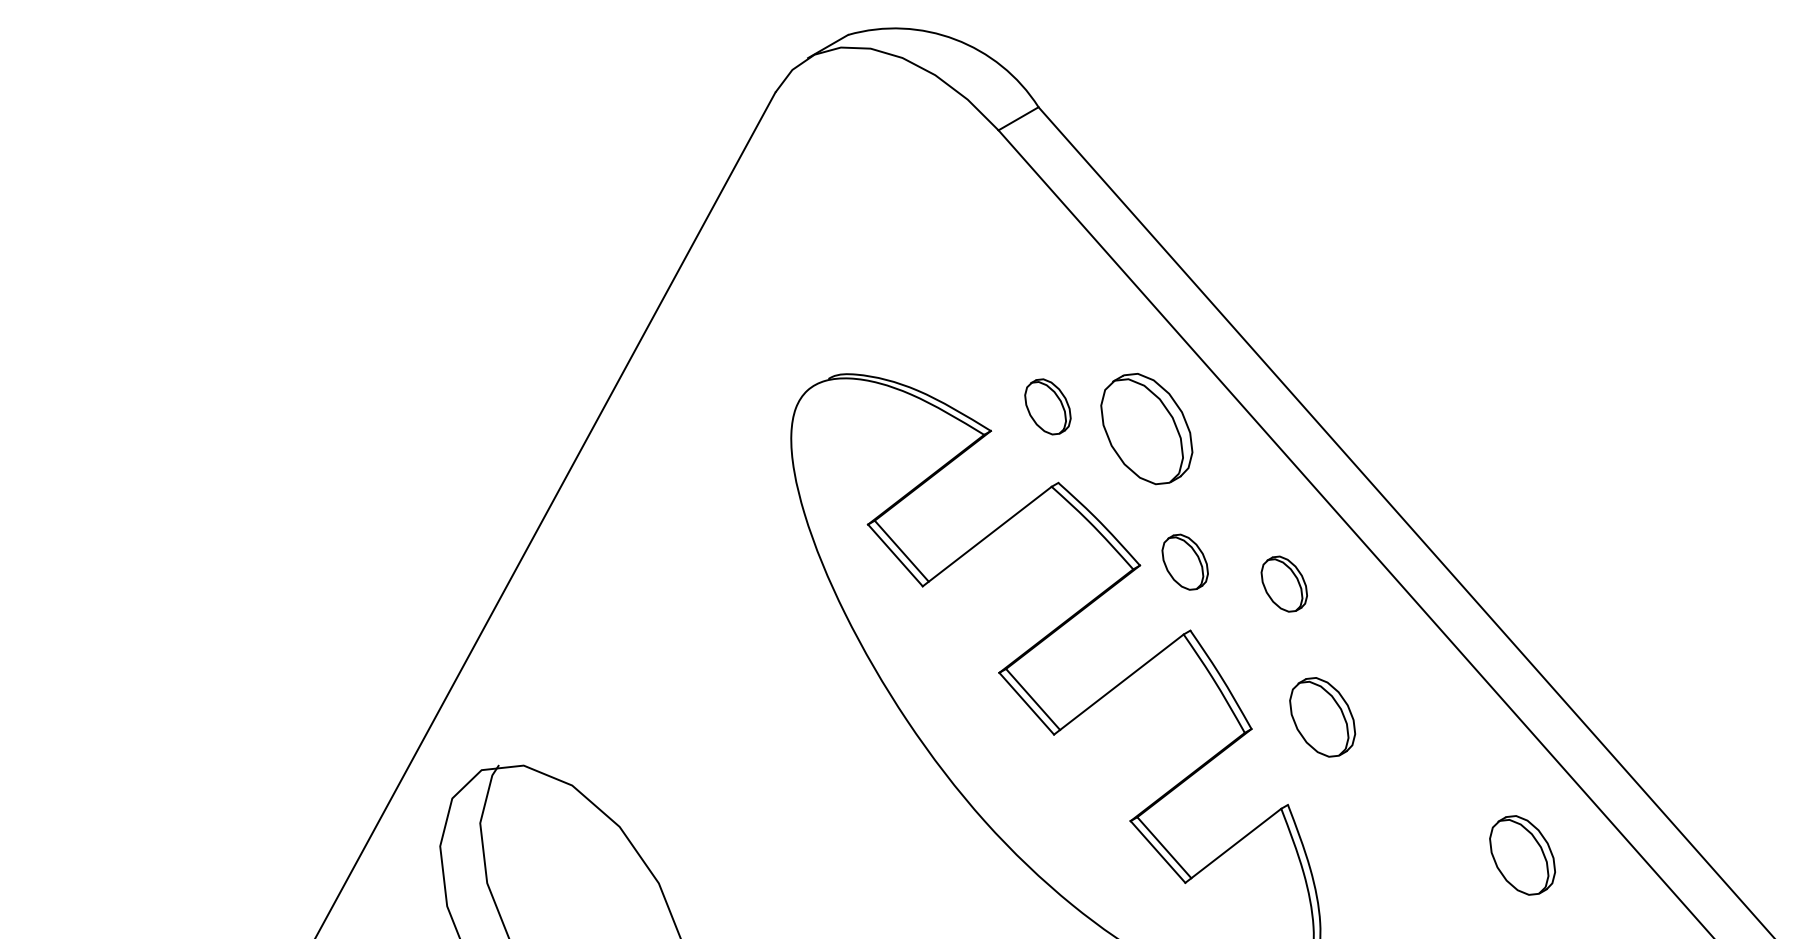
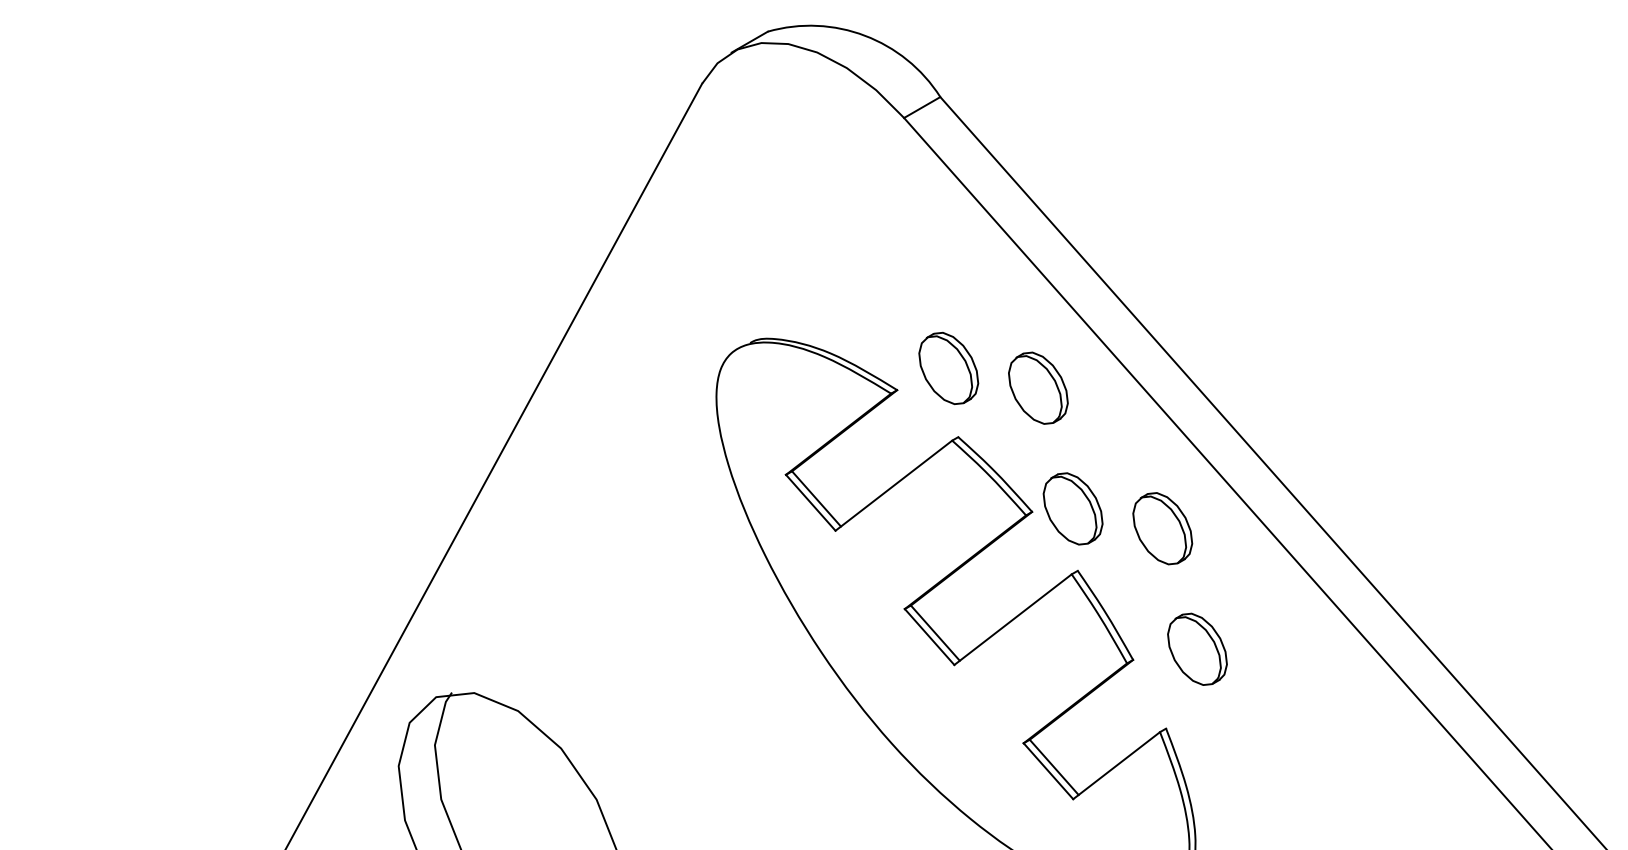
part: (1047, 405) -> (948, 367), size x1.43
part: (1147, 428) -> (1038, 387), size x0.71
part: (1184, 561) -> (1072, 508), size x1.43
part: (1283, 583) -> (1162, 528), size x1.43
part: (1522, 854) -> (1378, 773), removed

